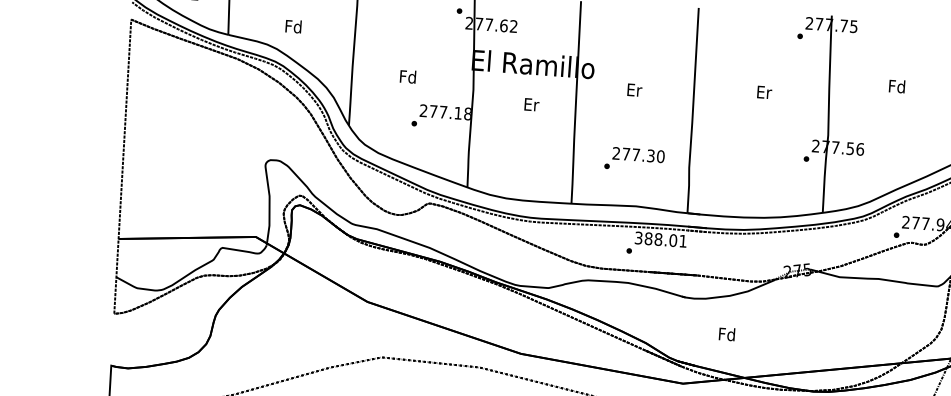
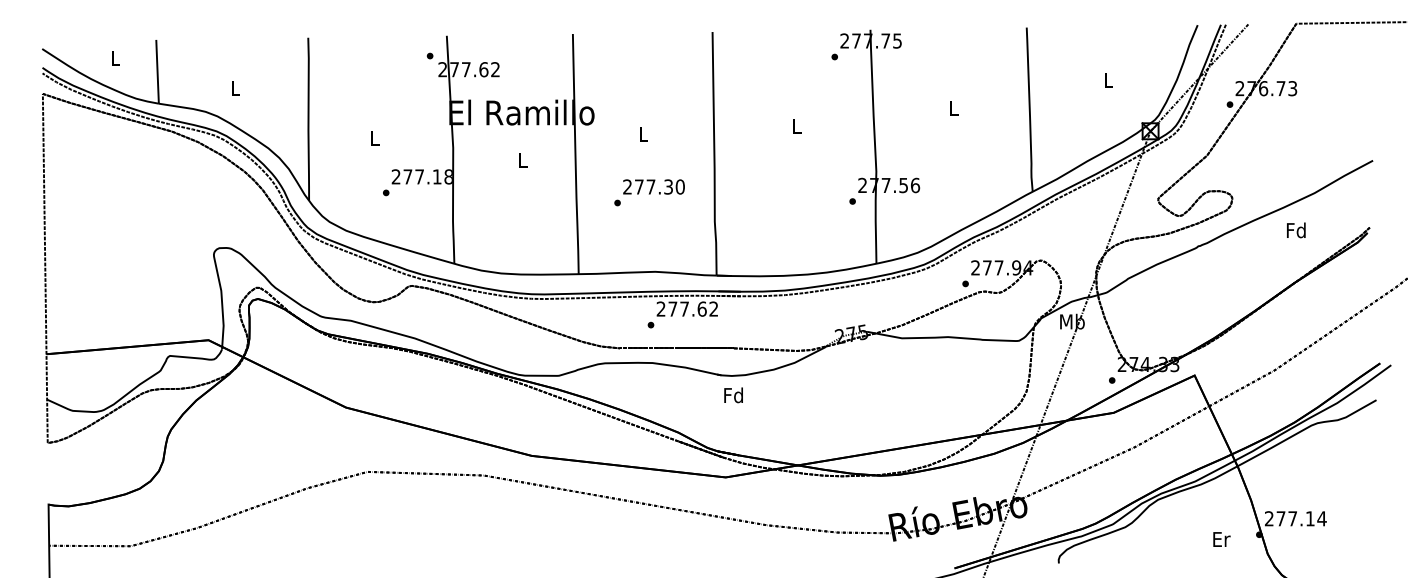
text: (292, 26) -> (234, 88), Fd -> L
text: (407, 76) -> (374, 137), Fd -> L
text: (897, 86) -> (953, 107), Fd -> L
text: (634, 90) -> (643, 134), Er -> L
text: (764, 91) -> (797, 125), Er -> L
text: (531, 104) -> (523, 160), Er -> L
text: (634, 159) -> (649, 192), moved
text: (660, 239) -> (687, 308), 388.01 -> 277.62
text: (726, 334) -> (733, 395), moved

